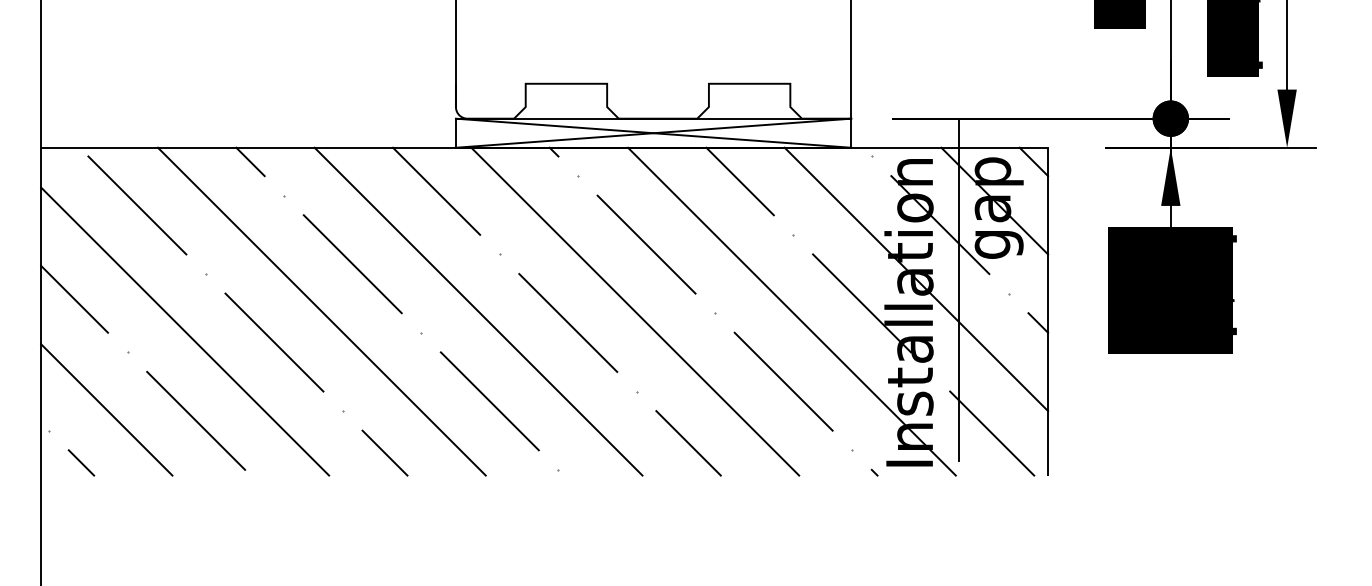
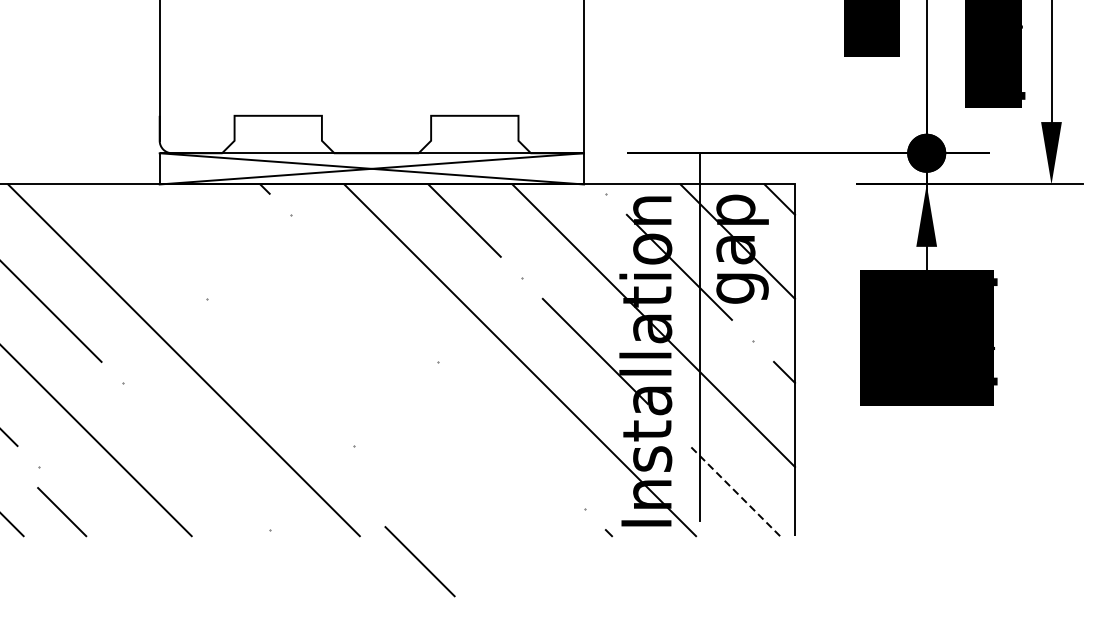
line: (436, 190) -> (138, 230), removed
line: (646, 244) -> (364, 288), removed
line: (635, 311) -> (352, 360), removed
line: (568, 322) -> (280, 371), removed
line: (783, 381) -> (511, 435), removed
line: (489, 401) -> (195, 456), removed
line: (991, 433) -> (734, 491), solid -> dashed
line: (688, 443) -> (419, 561), moved
line: (384, 452) -> (61, 511), moved

